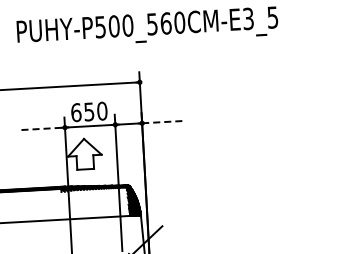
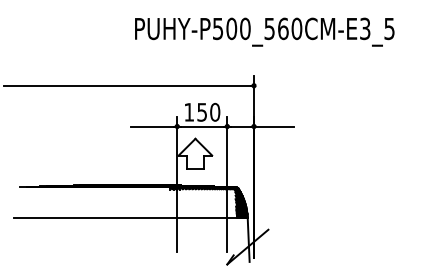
text: (76, 111) -> (189, 111), 650 -> 150
line: (162, 122) -> (274, 126), dashed -> solid
line: (40, 128) -> (152, 126), dashed -> solid

